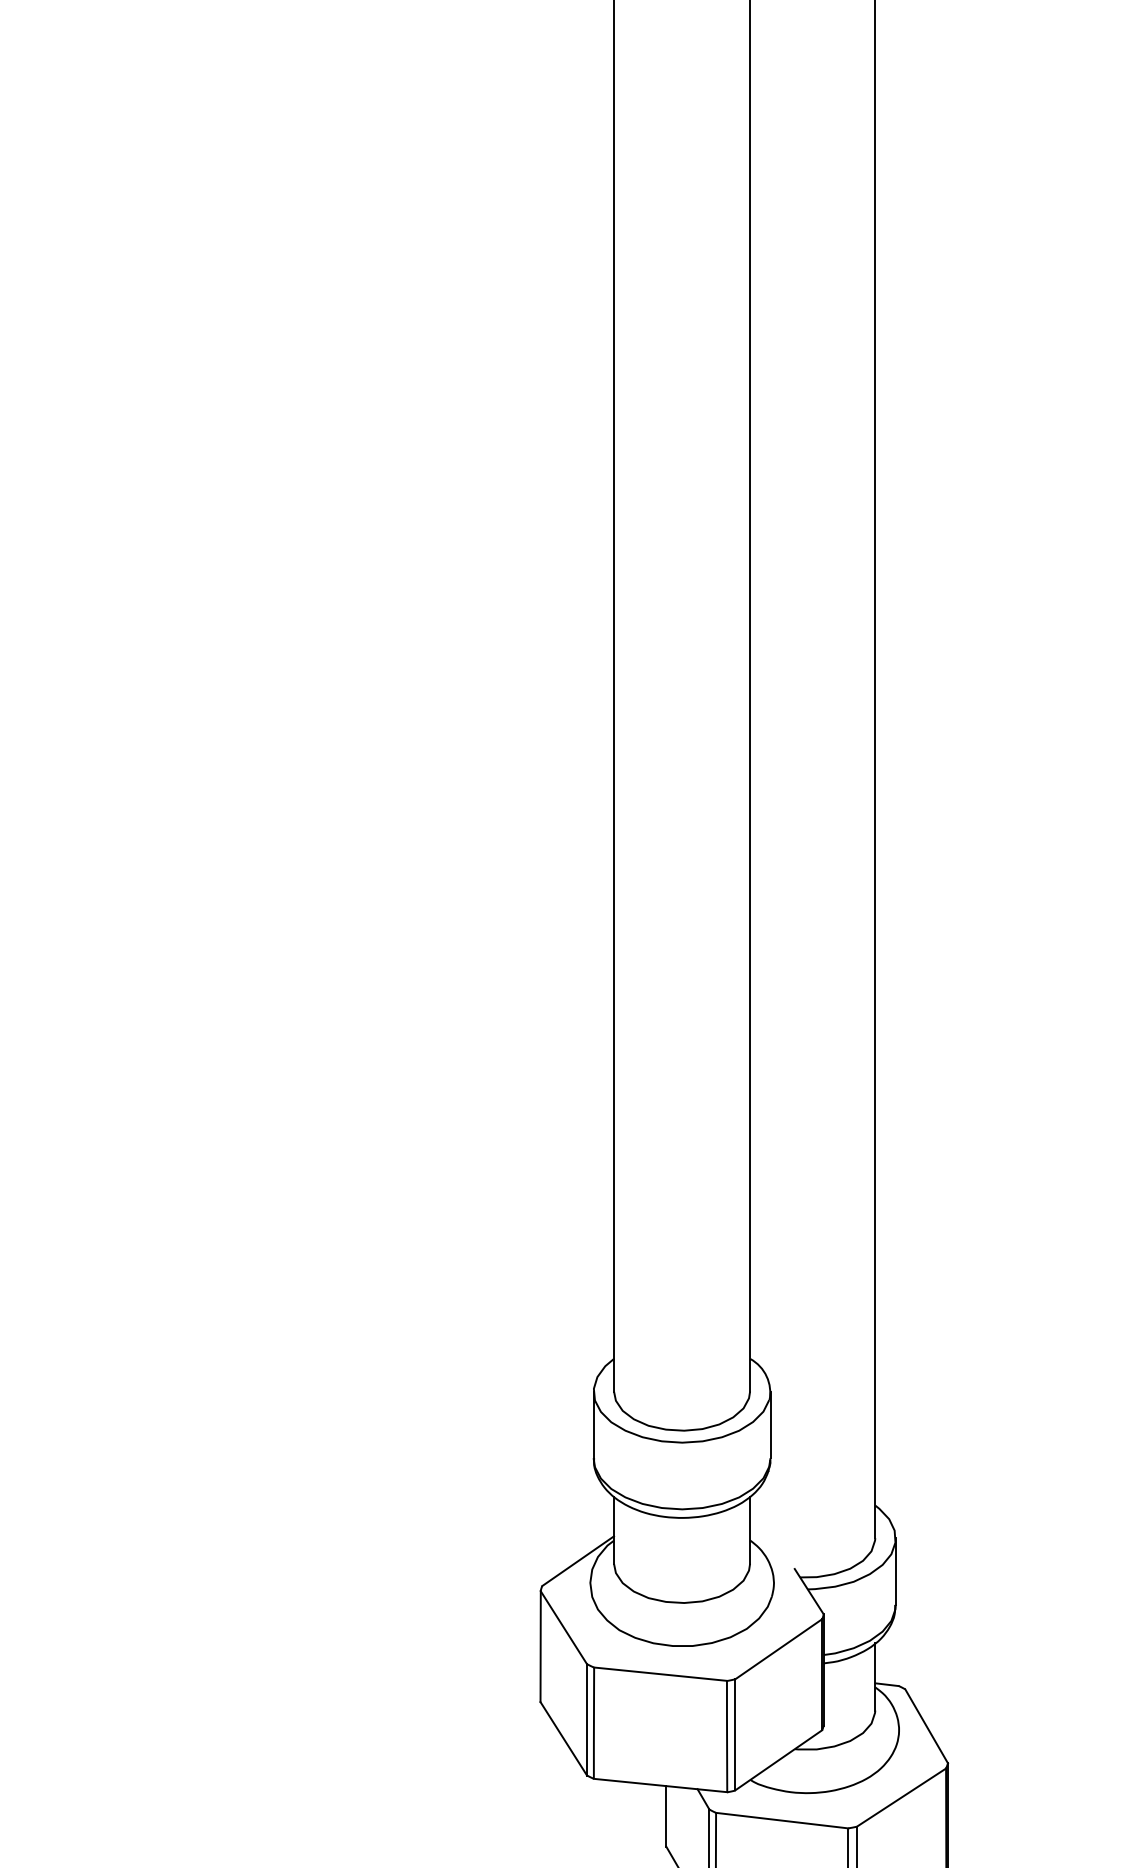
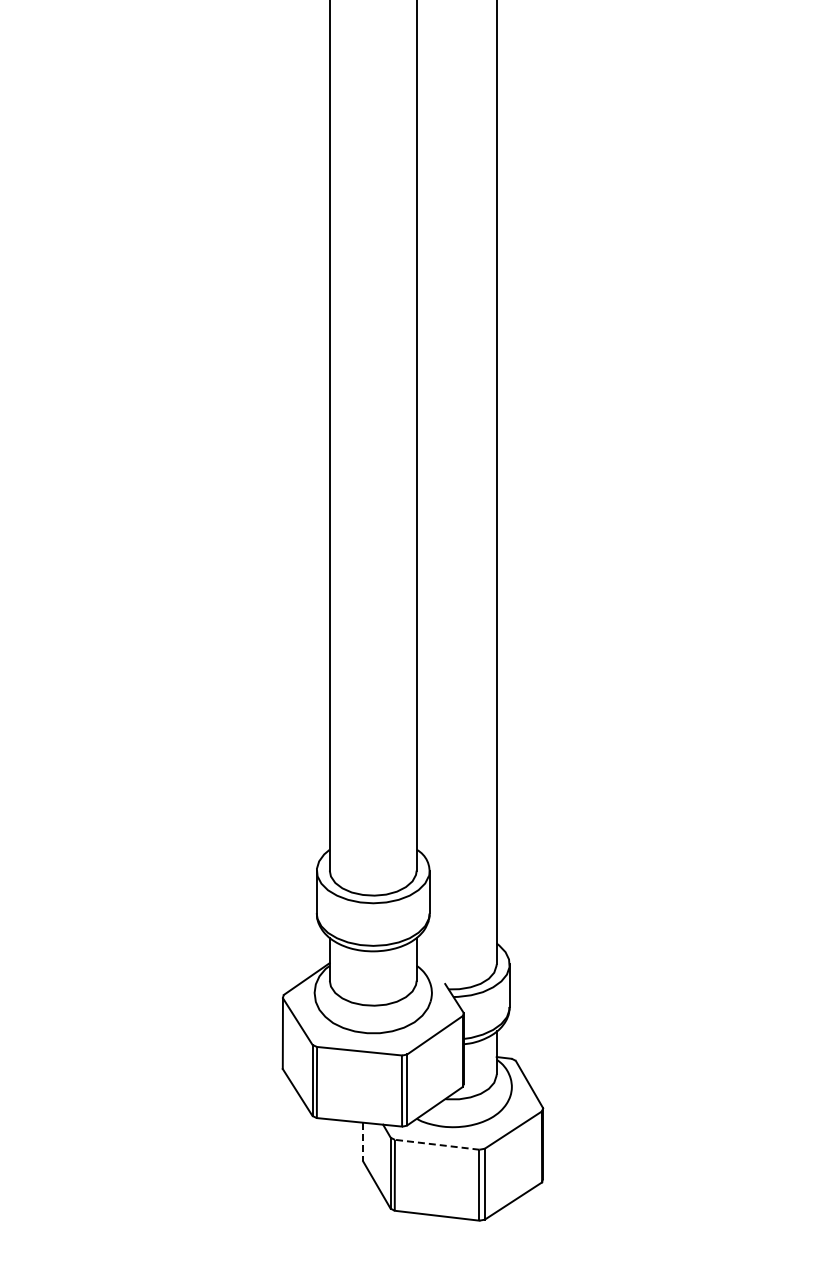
line: (666, 1817) -> (363, 1142), solid -> dashed
line: (782, 1820) -> (437, 1144), solid -> dashed

